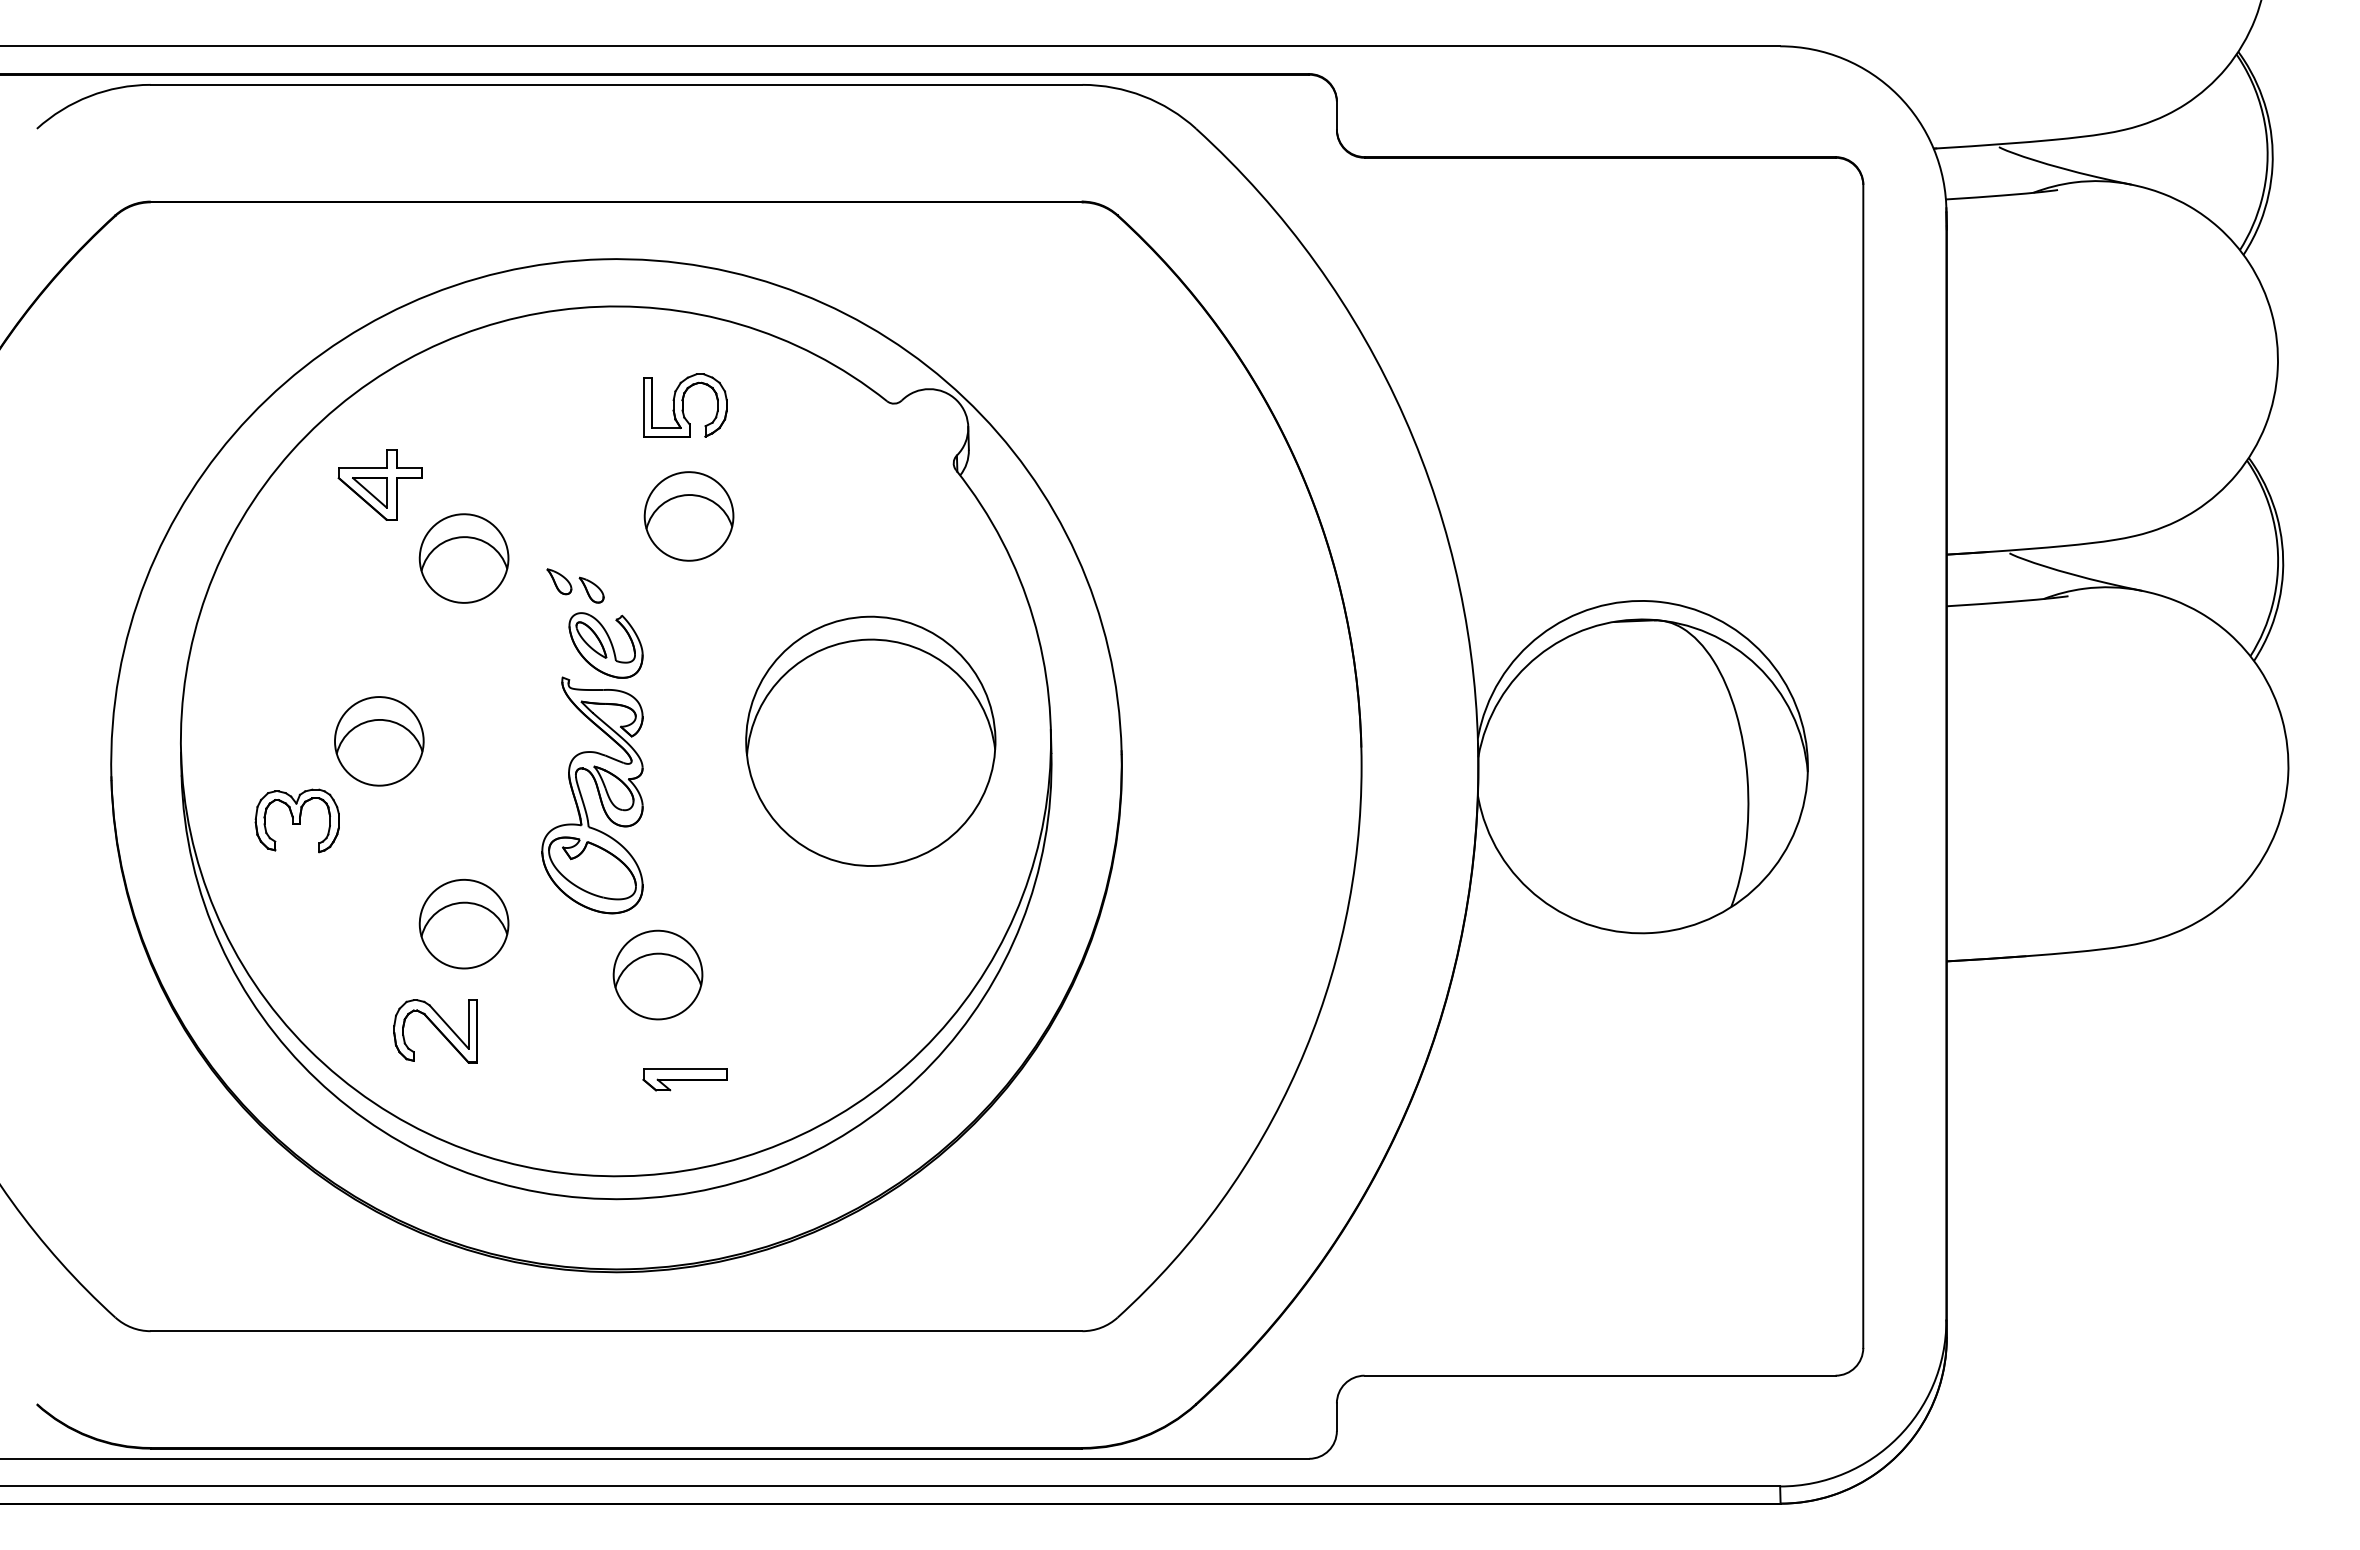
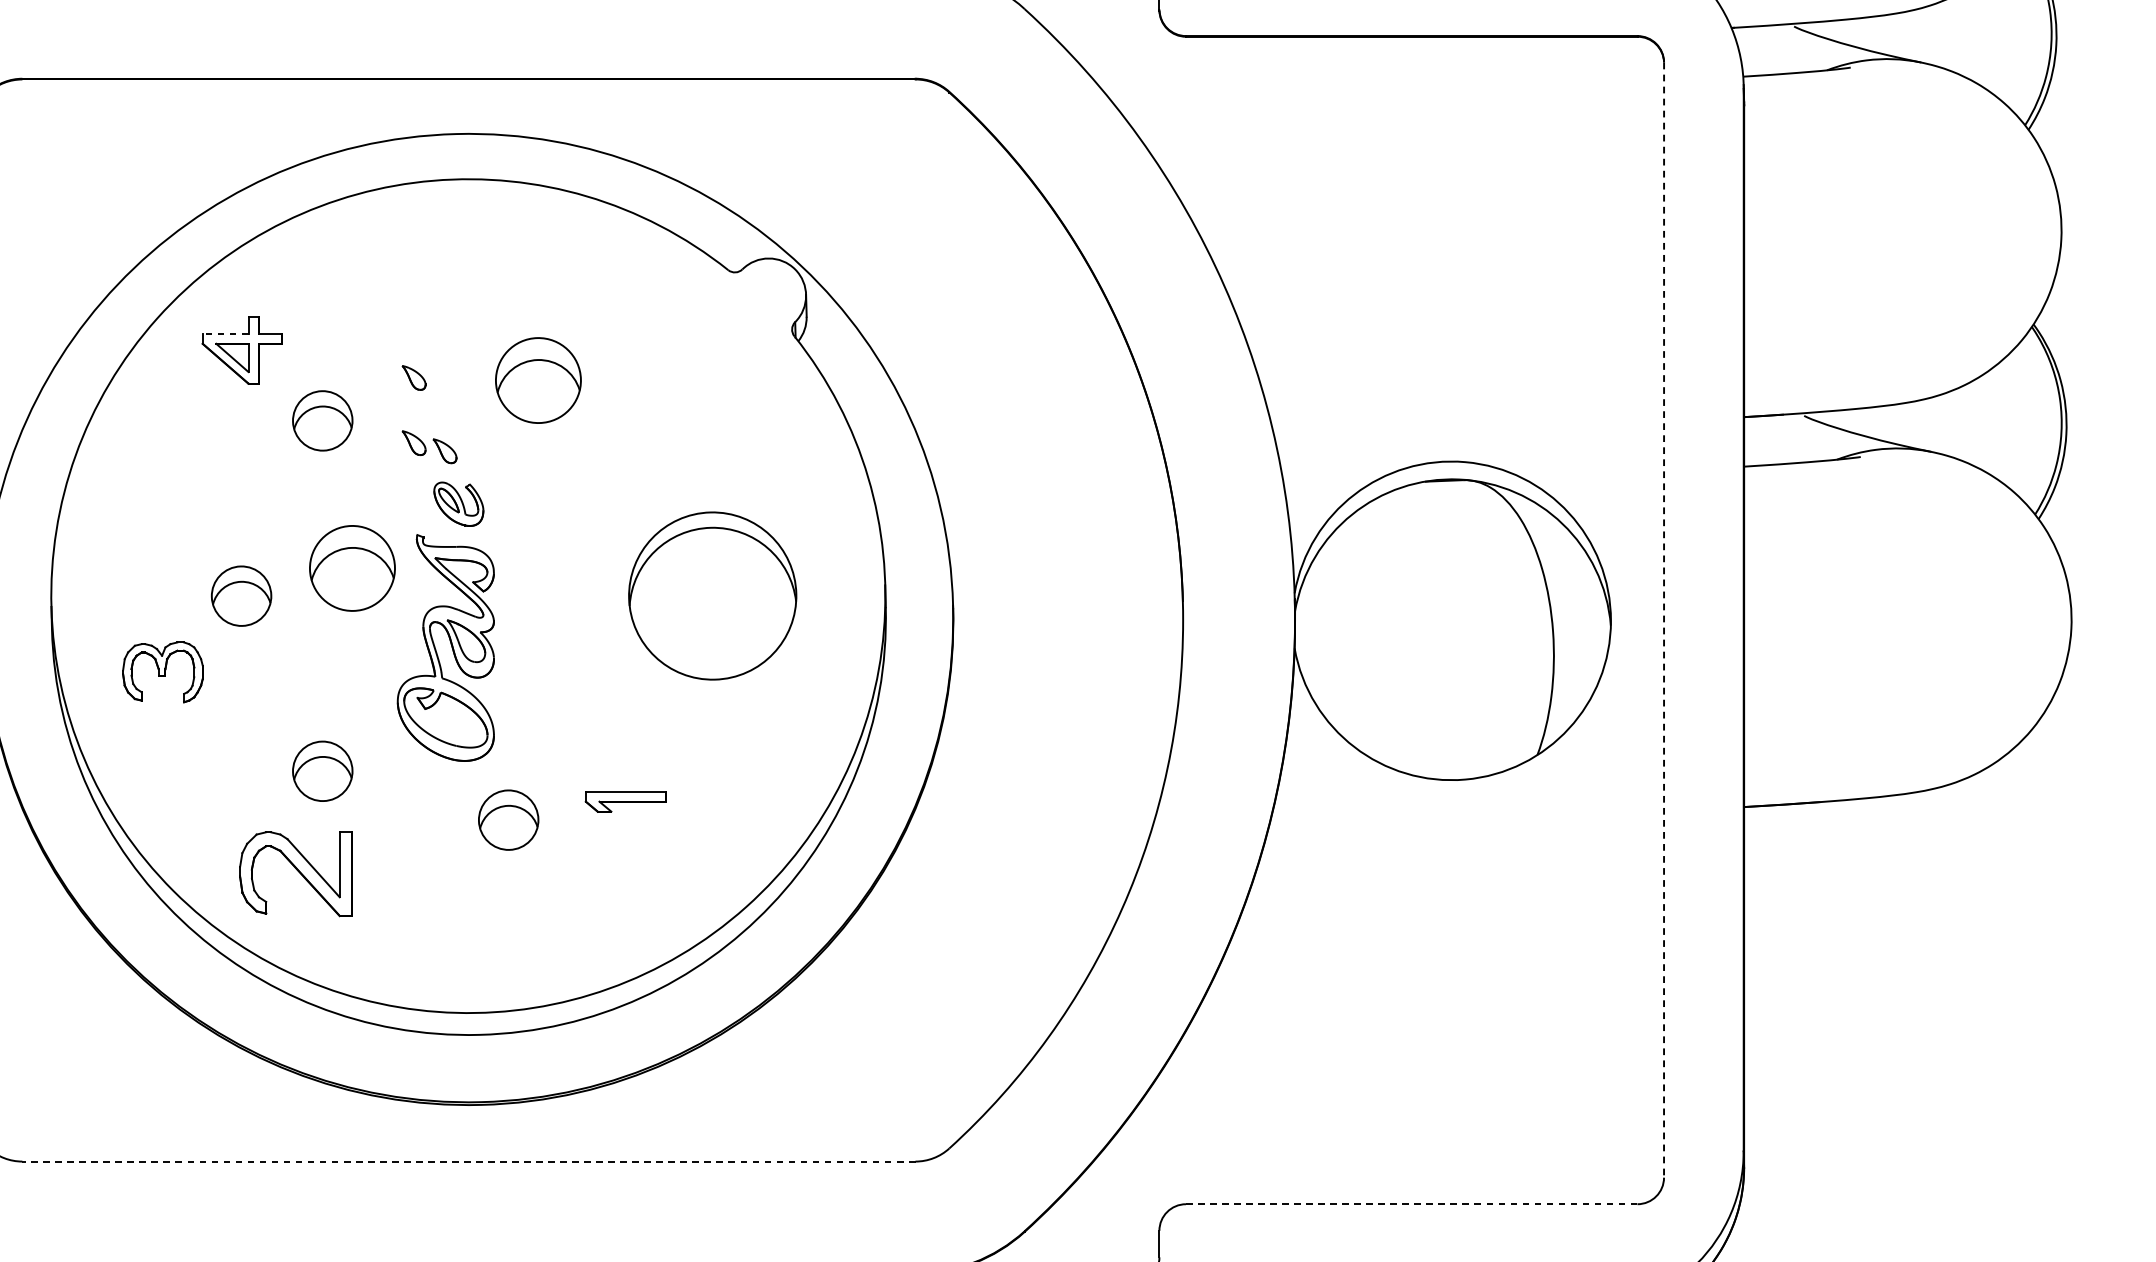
part: (685, 405) -> (535, 274), removed
line: (362, 467) -> (225, 333), solid -> dashed
part: (559, 513) -> (414, 377), added
part: (463, 558) -> (322, 420), size x0.7
part: (605, 645) -> (458, 504), size x0.7
part: (494, 712) -> (351, 568), added
part: (870, 740) -> (712, 595), size x0.7
part: (379, 741) -> (241, 596), size x0.7
line: (1863, 766) -> (1664, 620), solid -> dashed
part: (463, 923) -> (322, 770), size x0.7
part: (657, 974) -> (508, 819), size x0.7
part: (435, 1031) -> (295, 874), size x1.4
part: (684, 1079) -> (625, 801), moved
line: (616, 1331) -> (468, 1161), solid -> dashed
line: (1599, 1375) -> (1411, 1204), solid -> dashed

